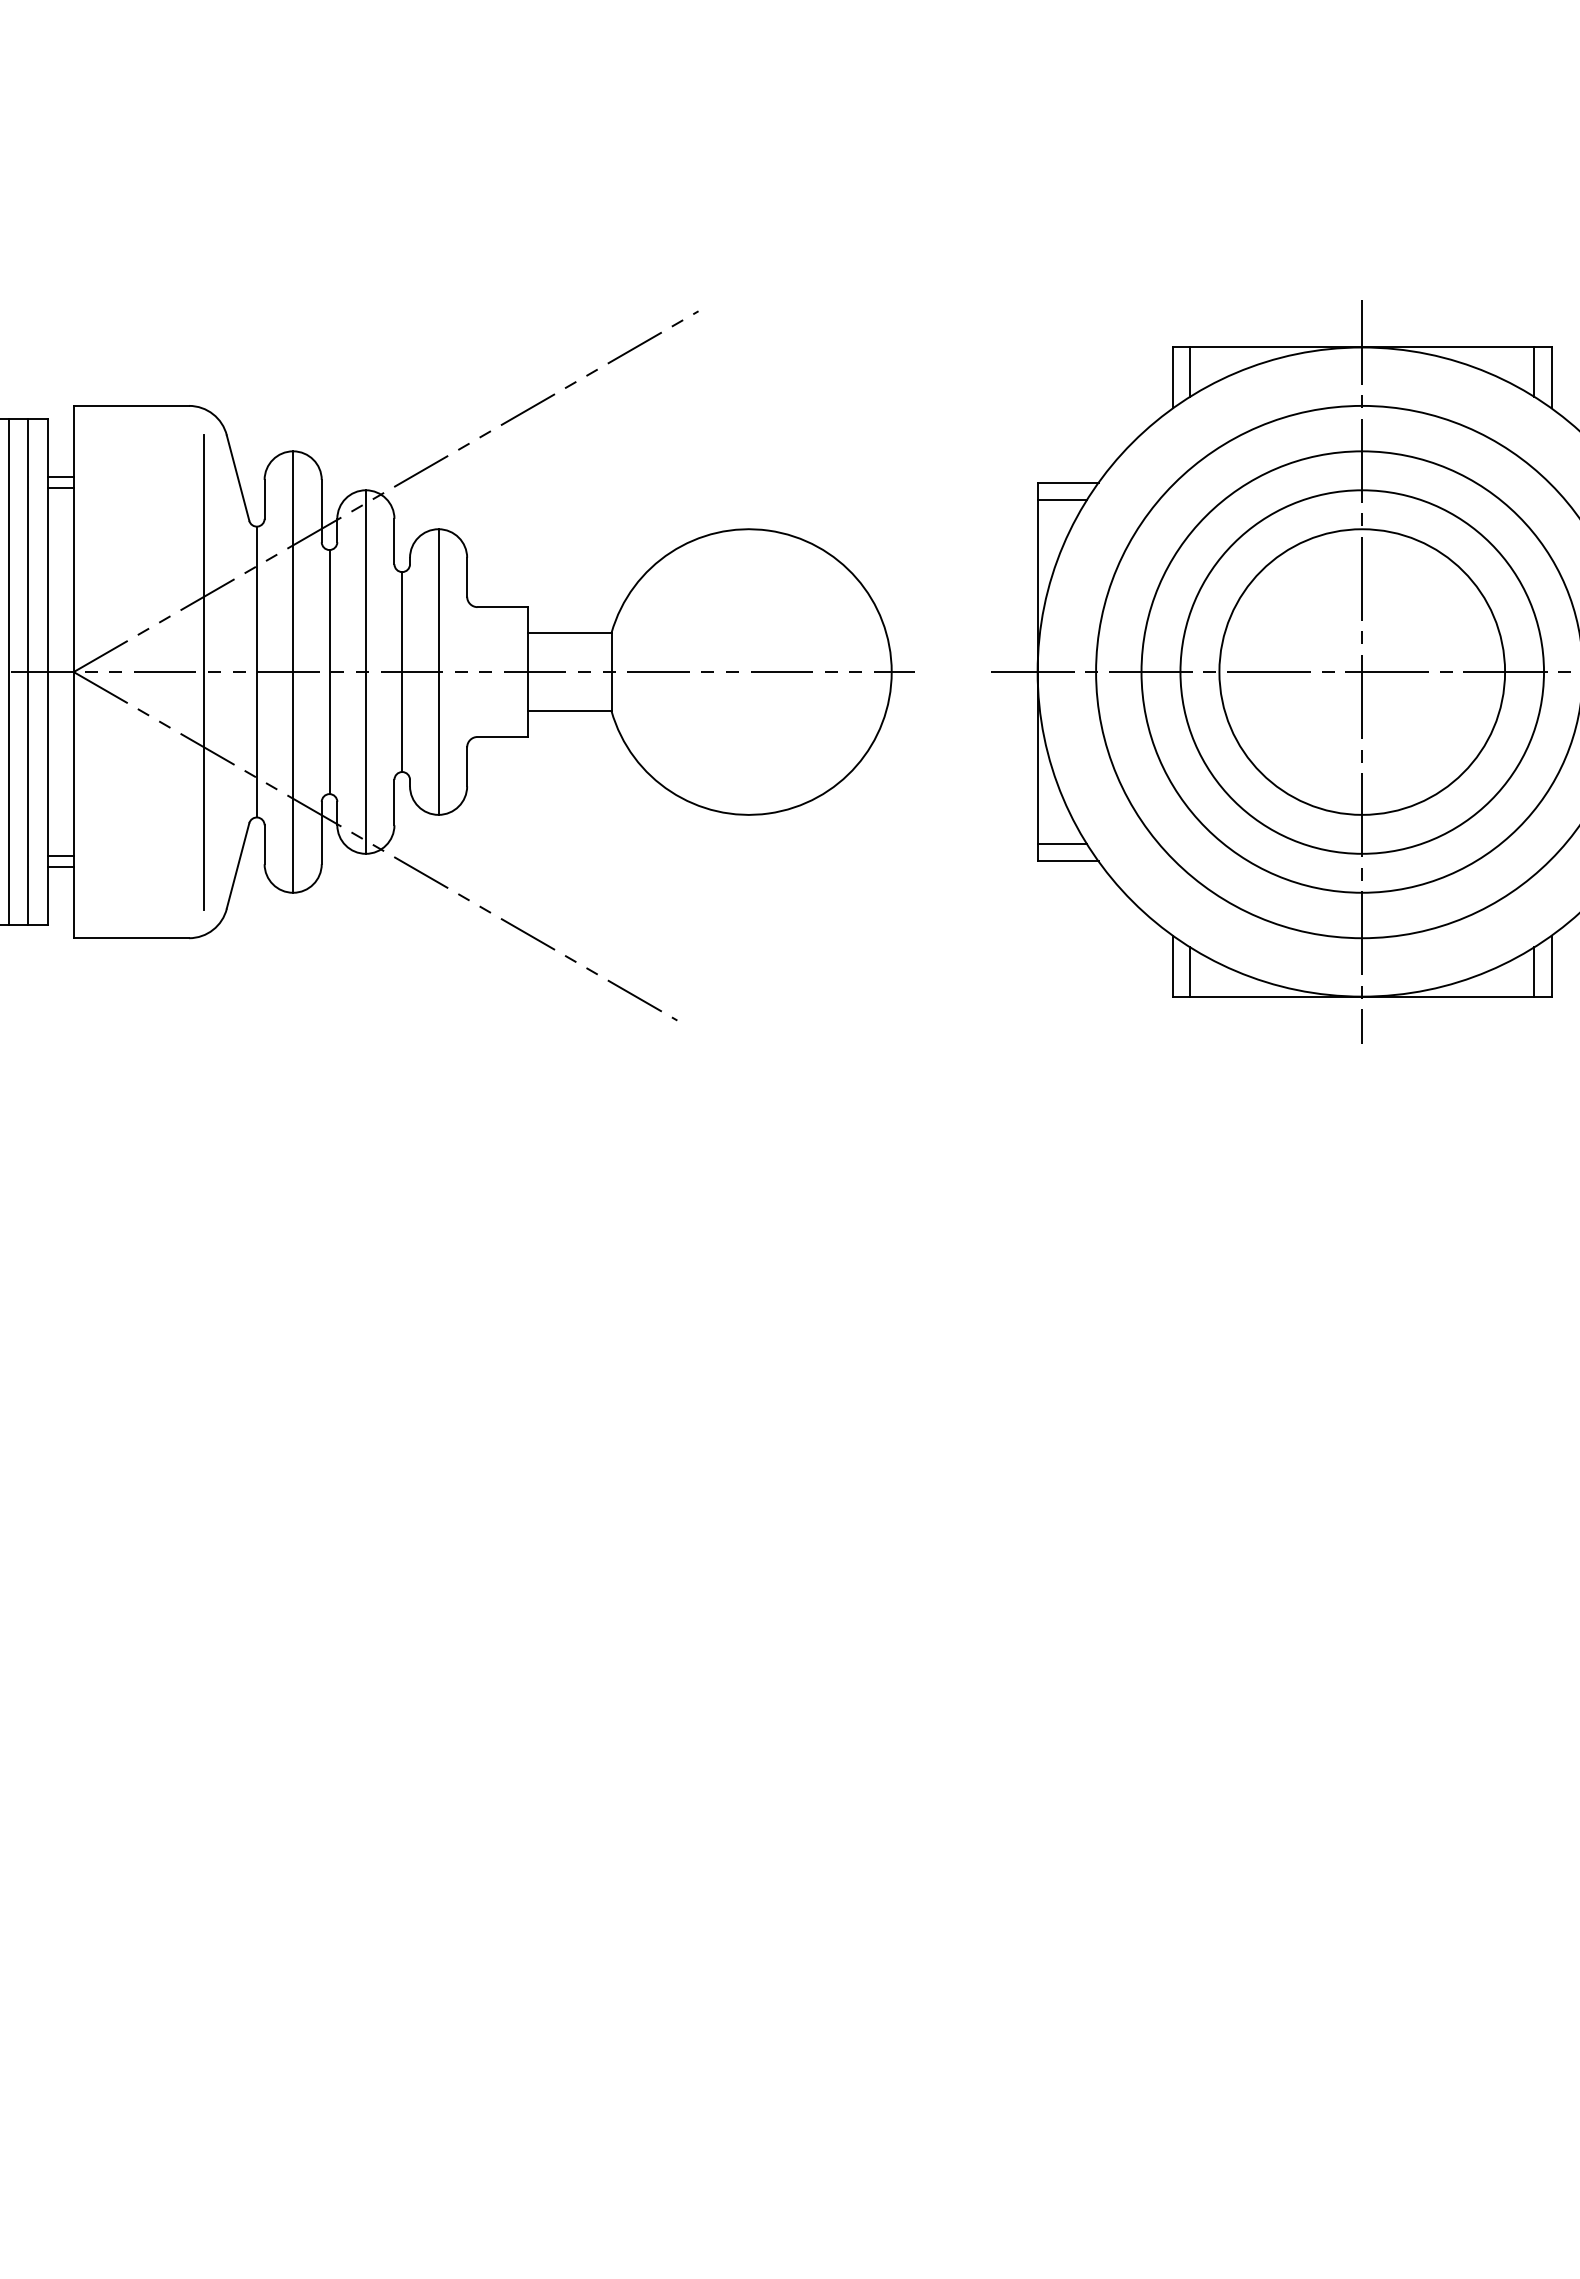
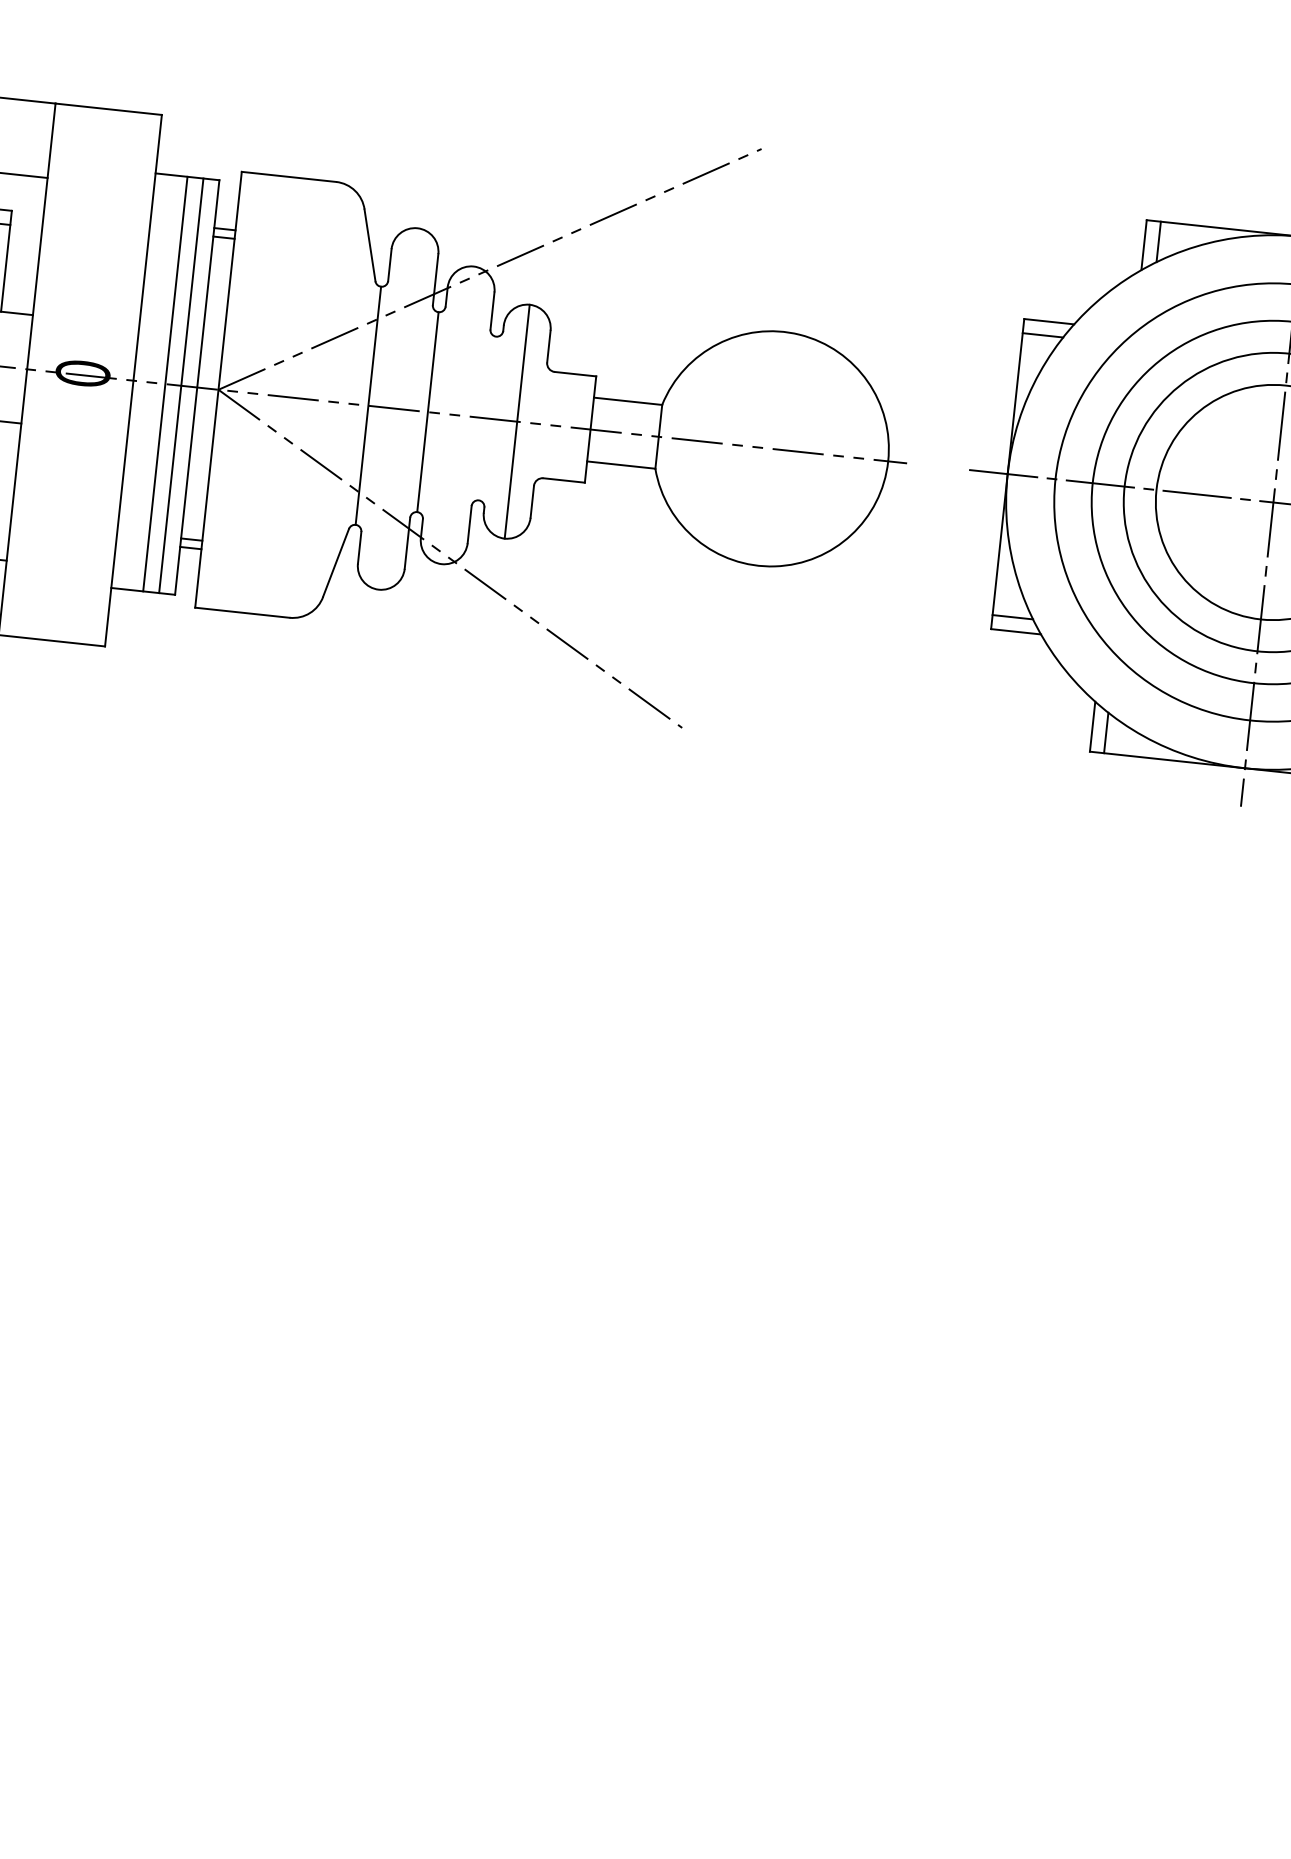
line: (293, 671) -> (398, 408), removed
line: (365, 671) -> (457, 414), removed
line: (203, 672) -> (324, 401), removed
line: (402, 672) -> (487, 418), removed

